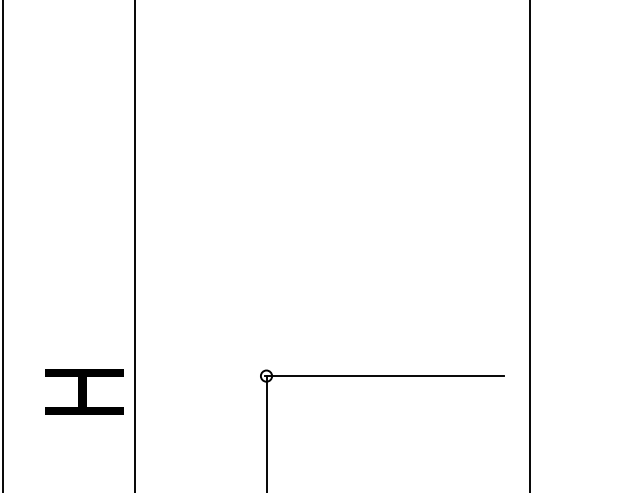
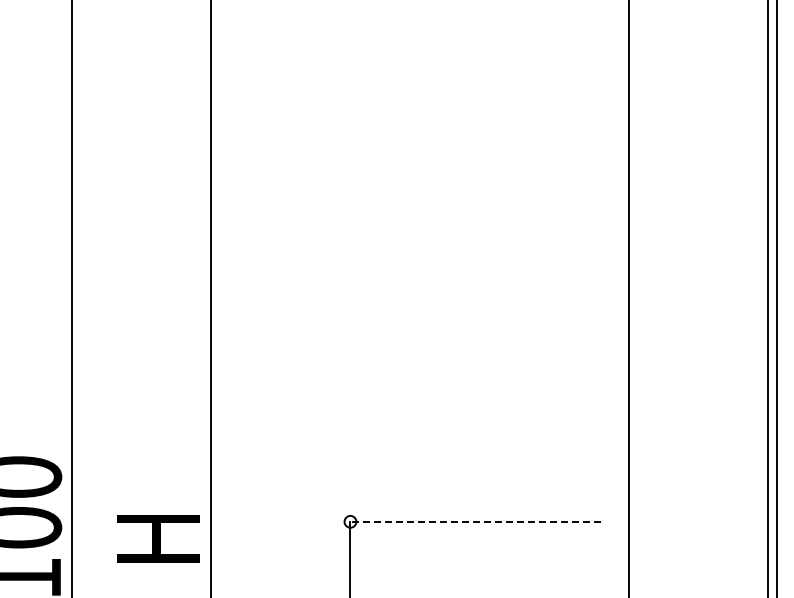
line: (384, 375) -> (474, 521), solid -> dashed

